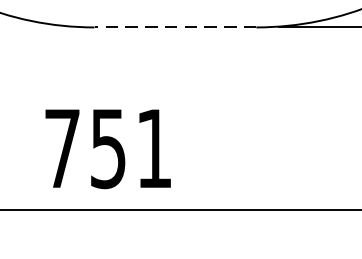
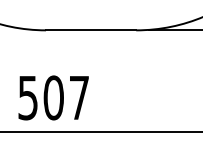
line: (174, 27) -> (90, 30), dashed -> solid
text: (107, 147) -> (53, 97), 751 -> 507

